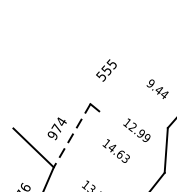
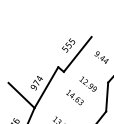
line: (120, 84) -> (77, 54), added
line: (72, 135) -> (46, 87), dashed -> solid

